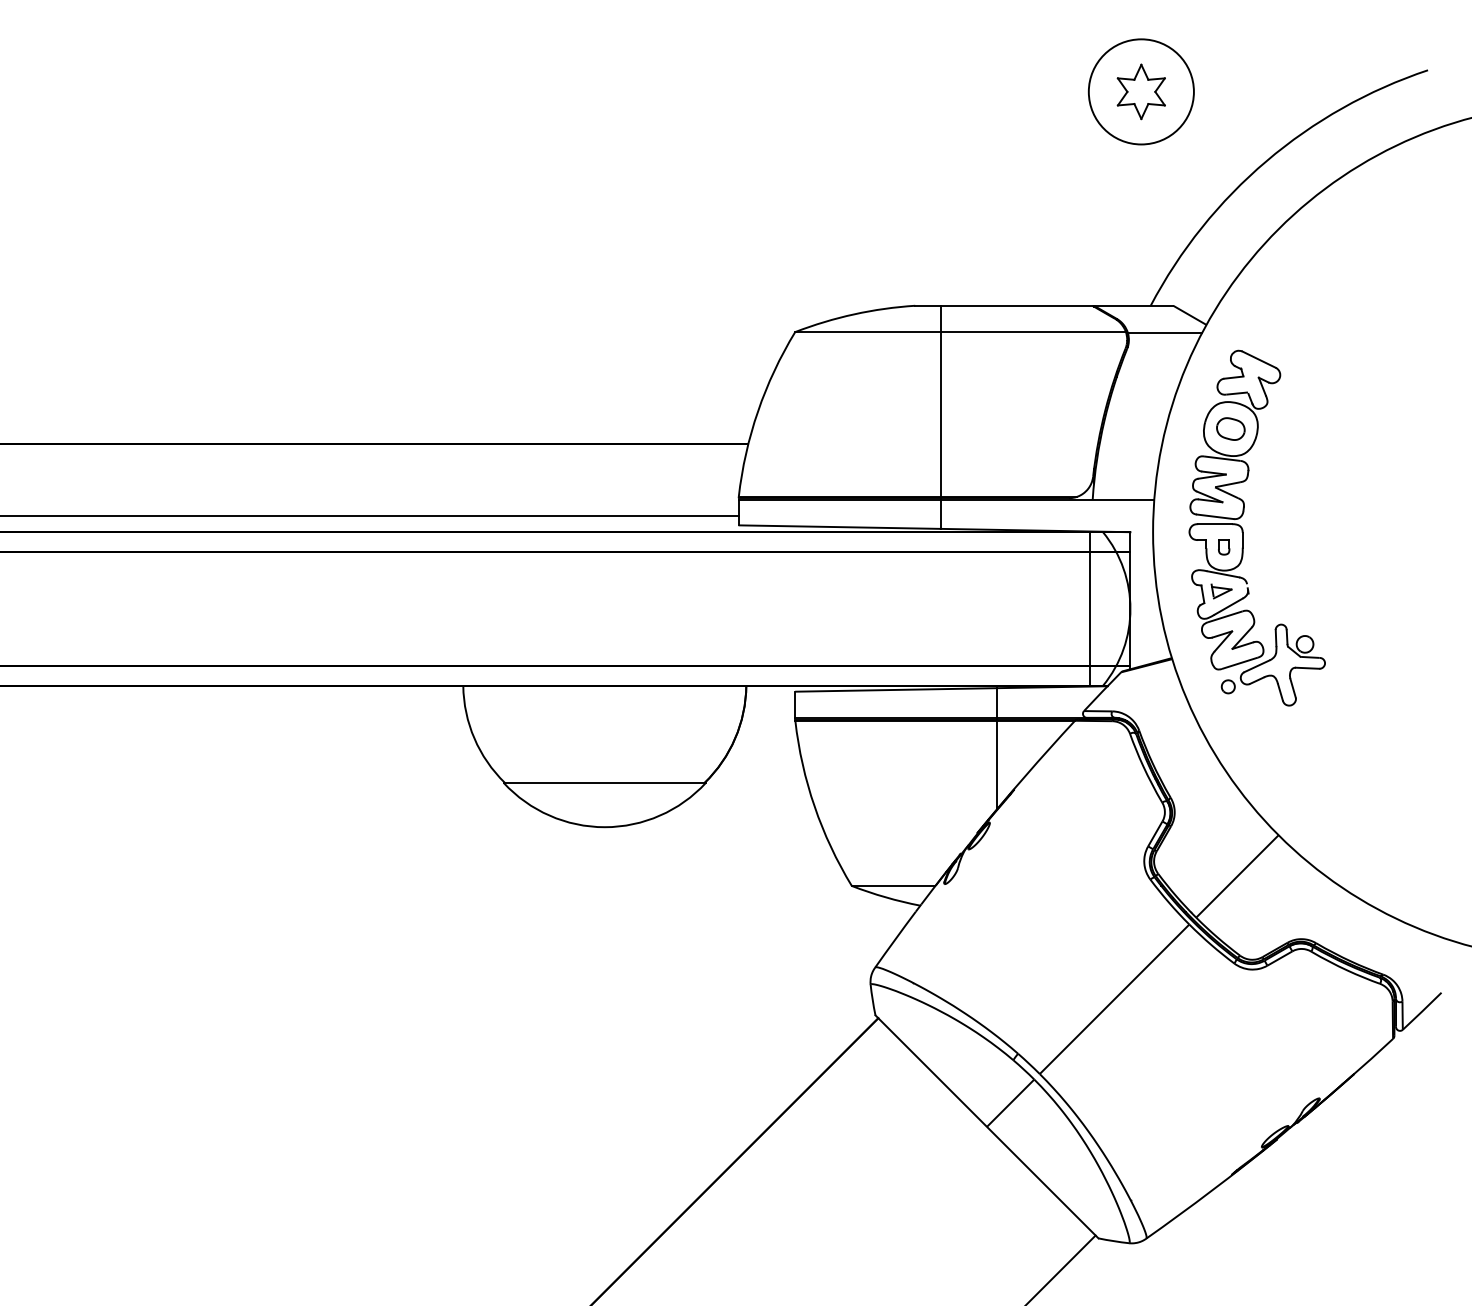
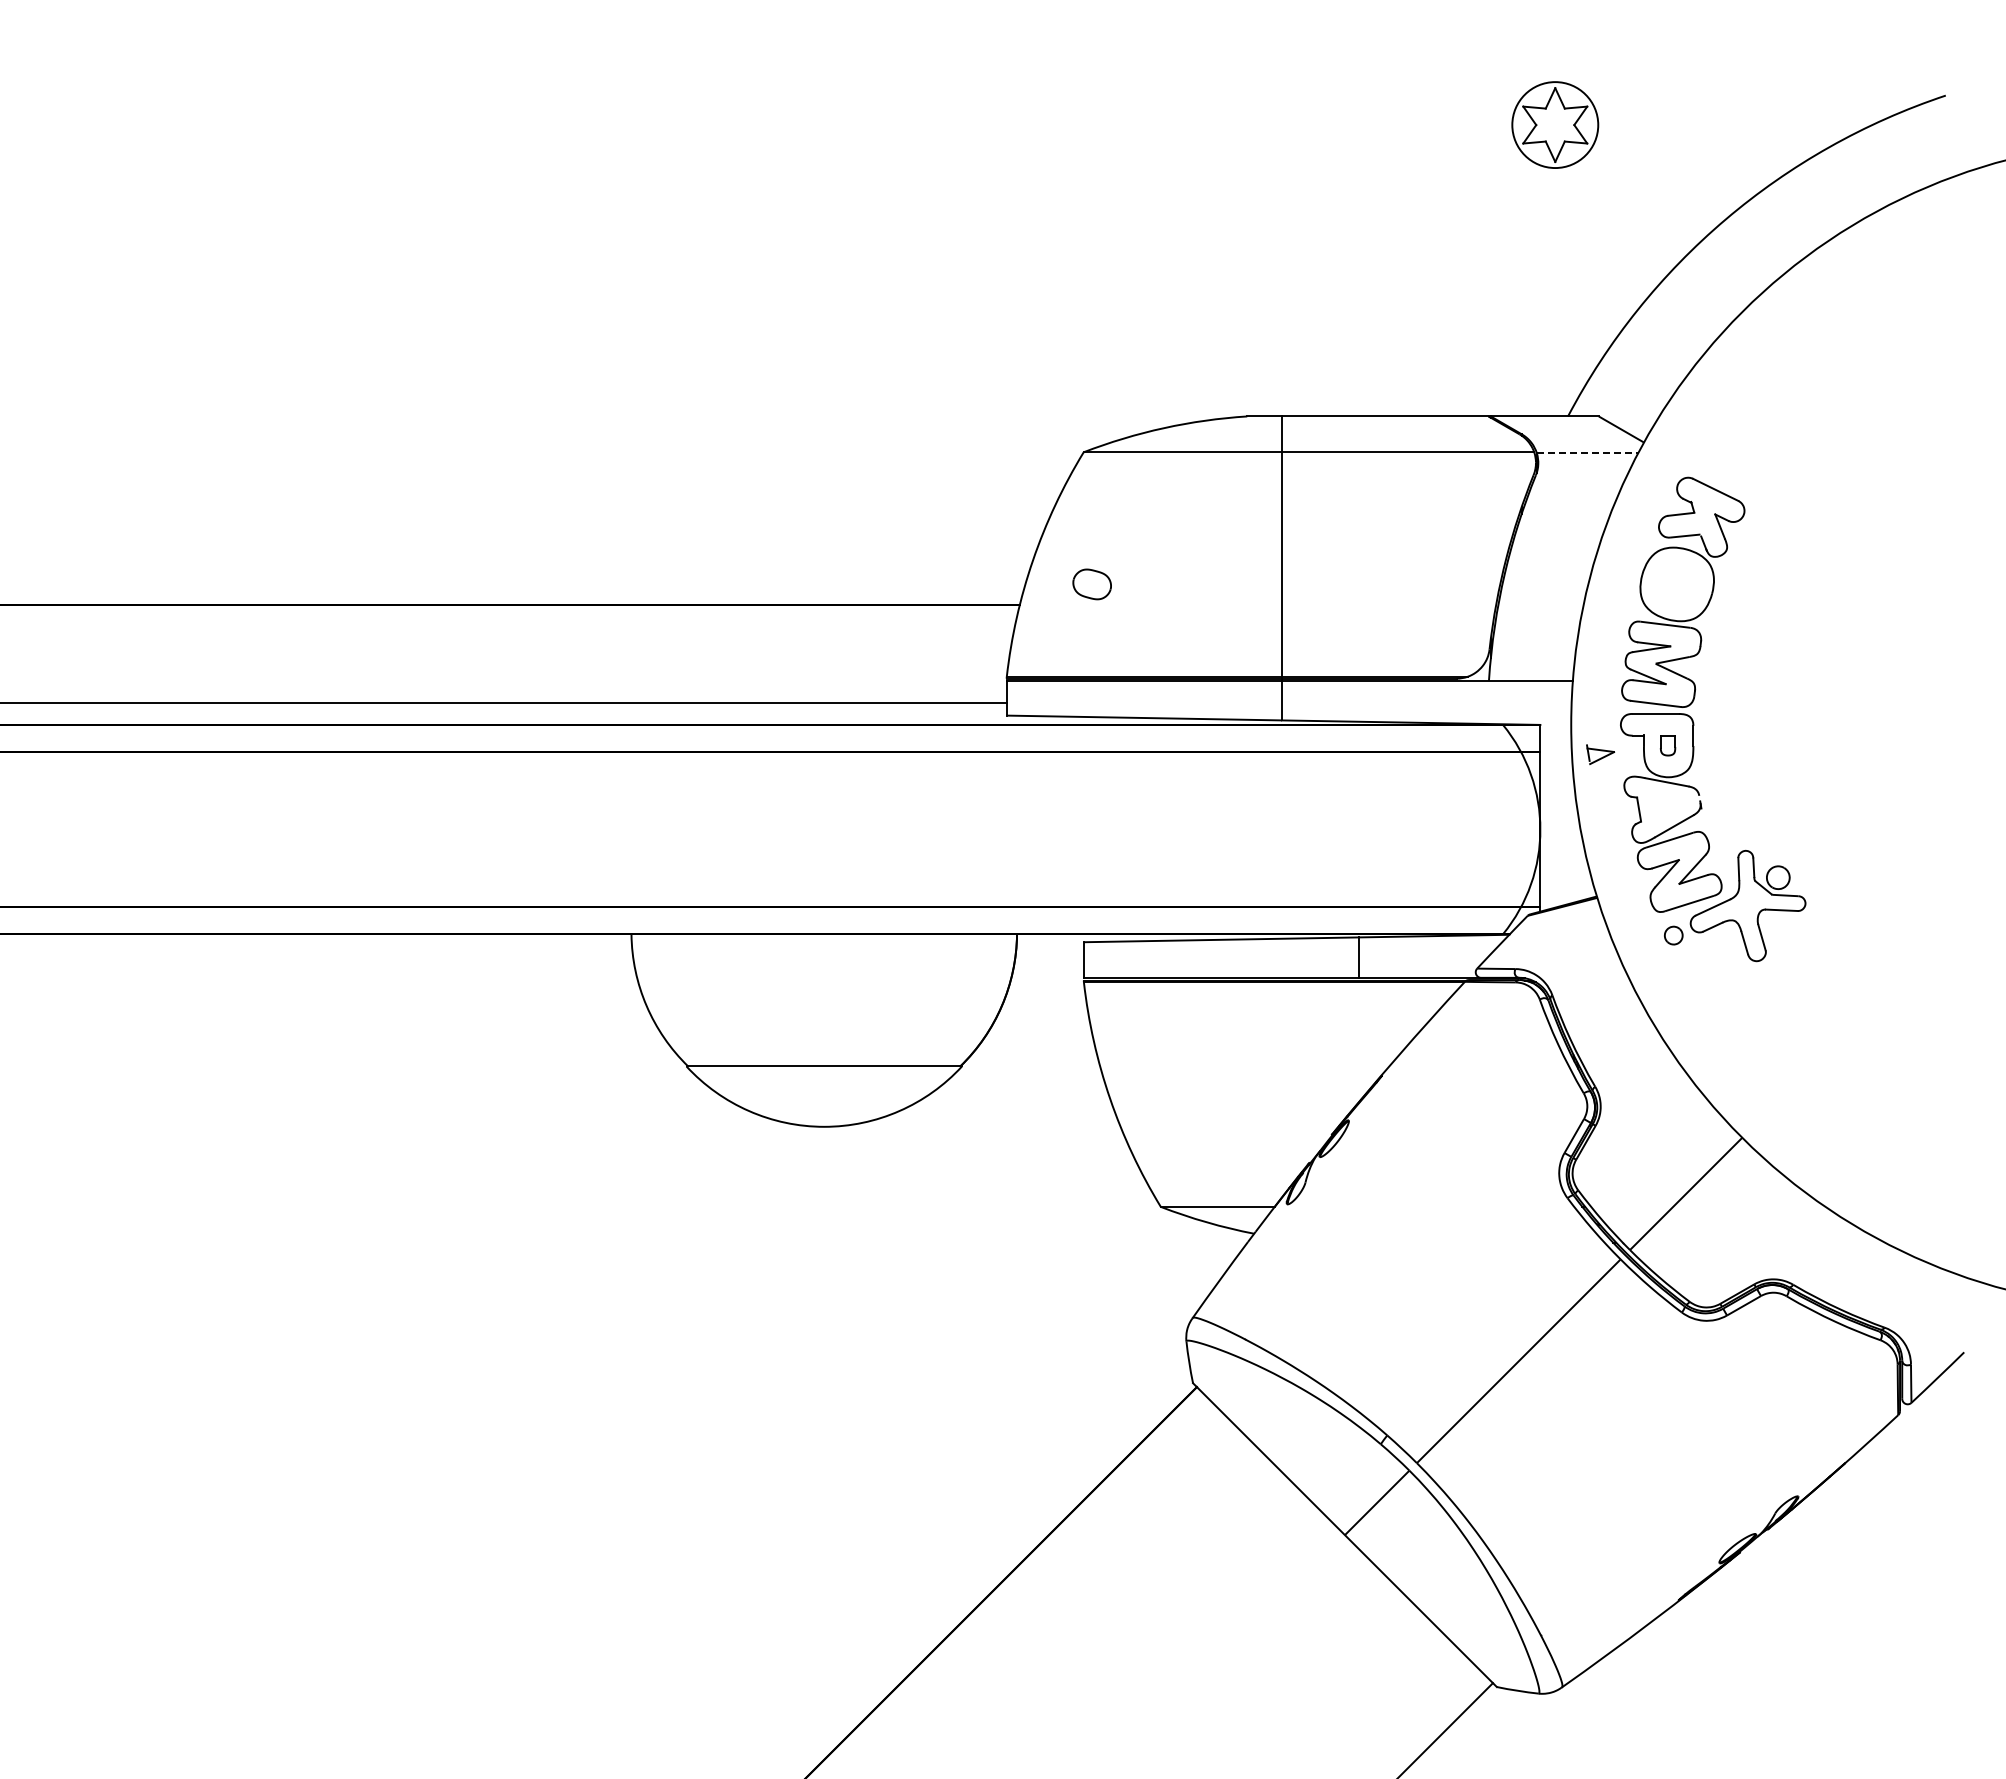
circle: (1140, 91) -> (1554, 124), size x0.6
line: (1165, 332) -> (1587, 453), solid -> dashed
part: (1230, 429) -> (1091, 584), moved
part: (1221, 591) -> (1600, 754), moved
line: (1090, 608) -> (1485, 829), removed
line: (997, 763) -> (1359, 1040), removed

